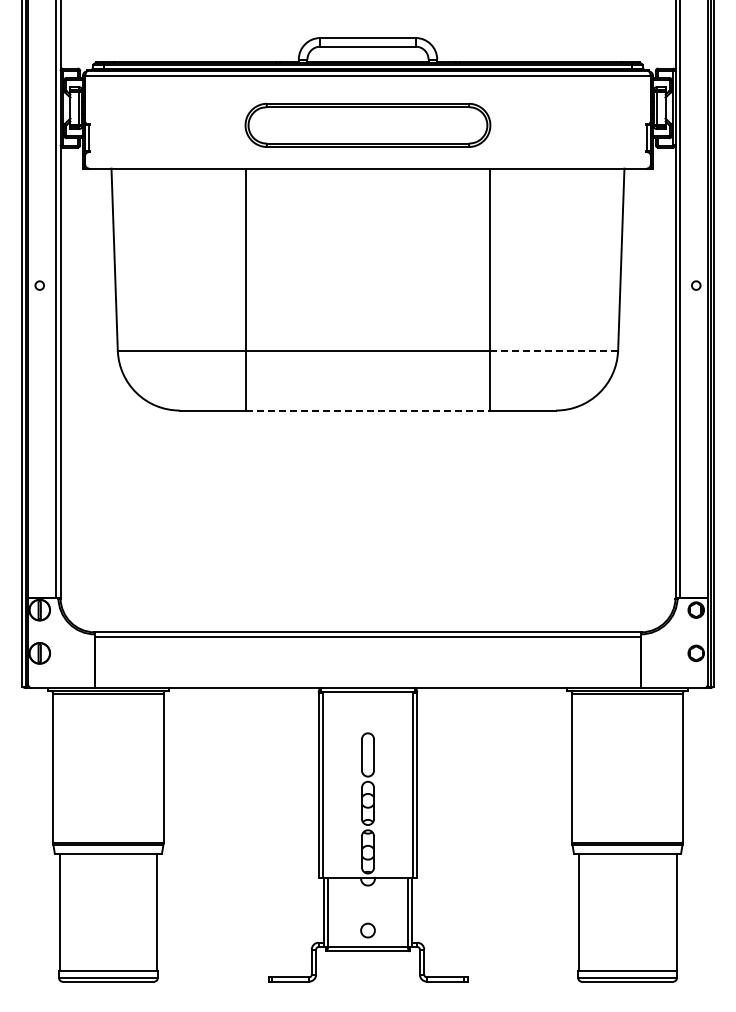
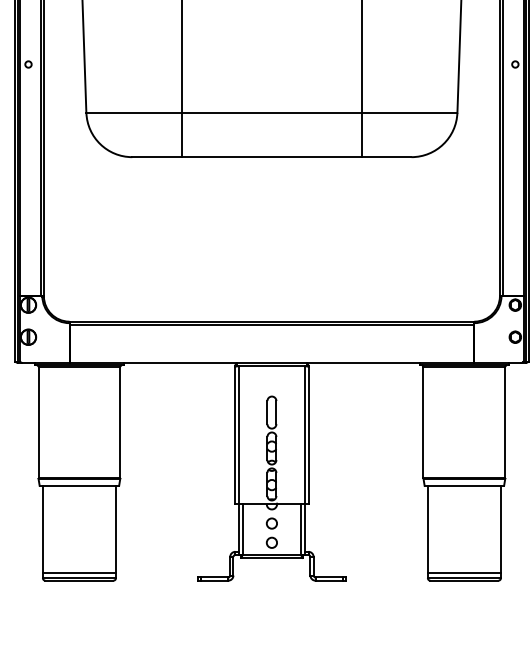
line: (554, 350) -> (410, 112), dashed -> solid
line: (368, 410) -> (272, 157), dashed -> solid
circle: (367, 904) -> (271, 523), added

